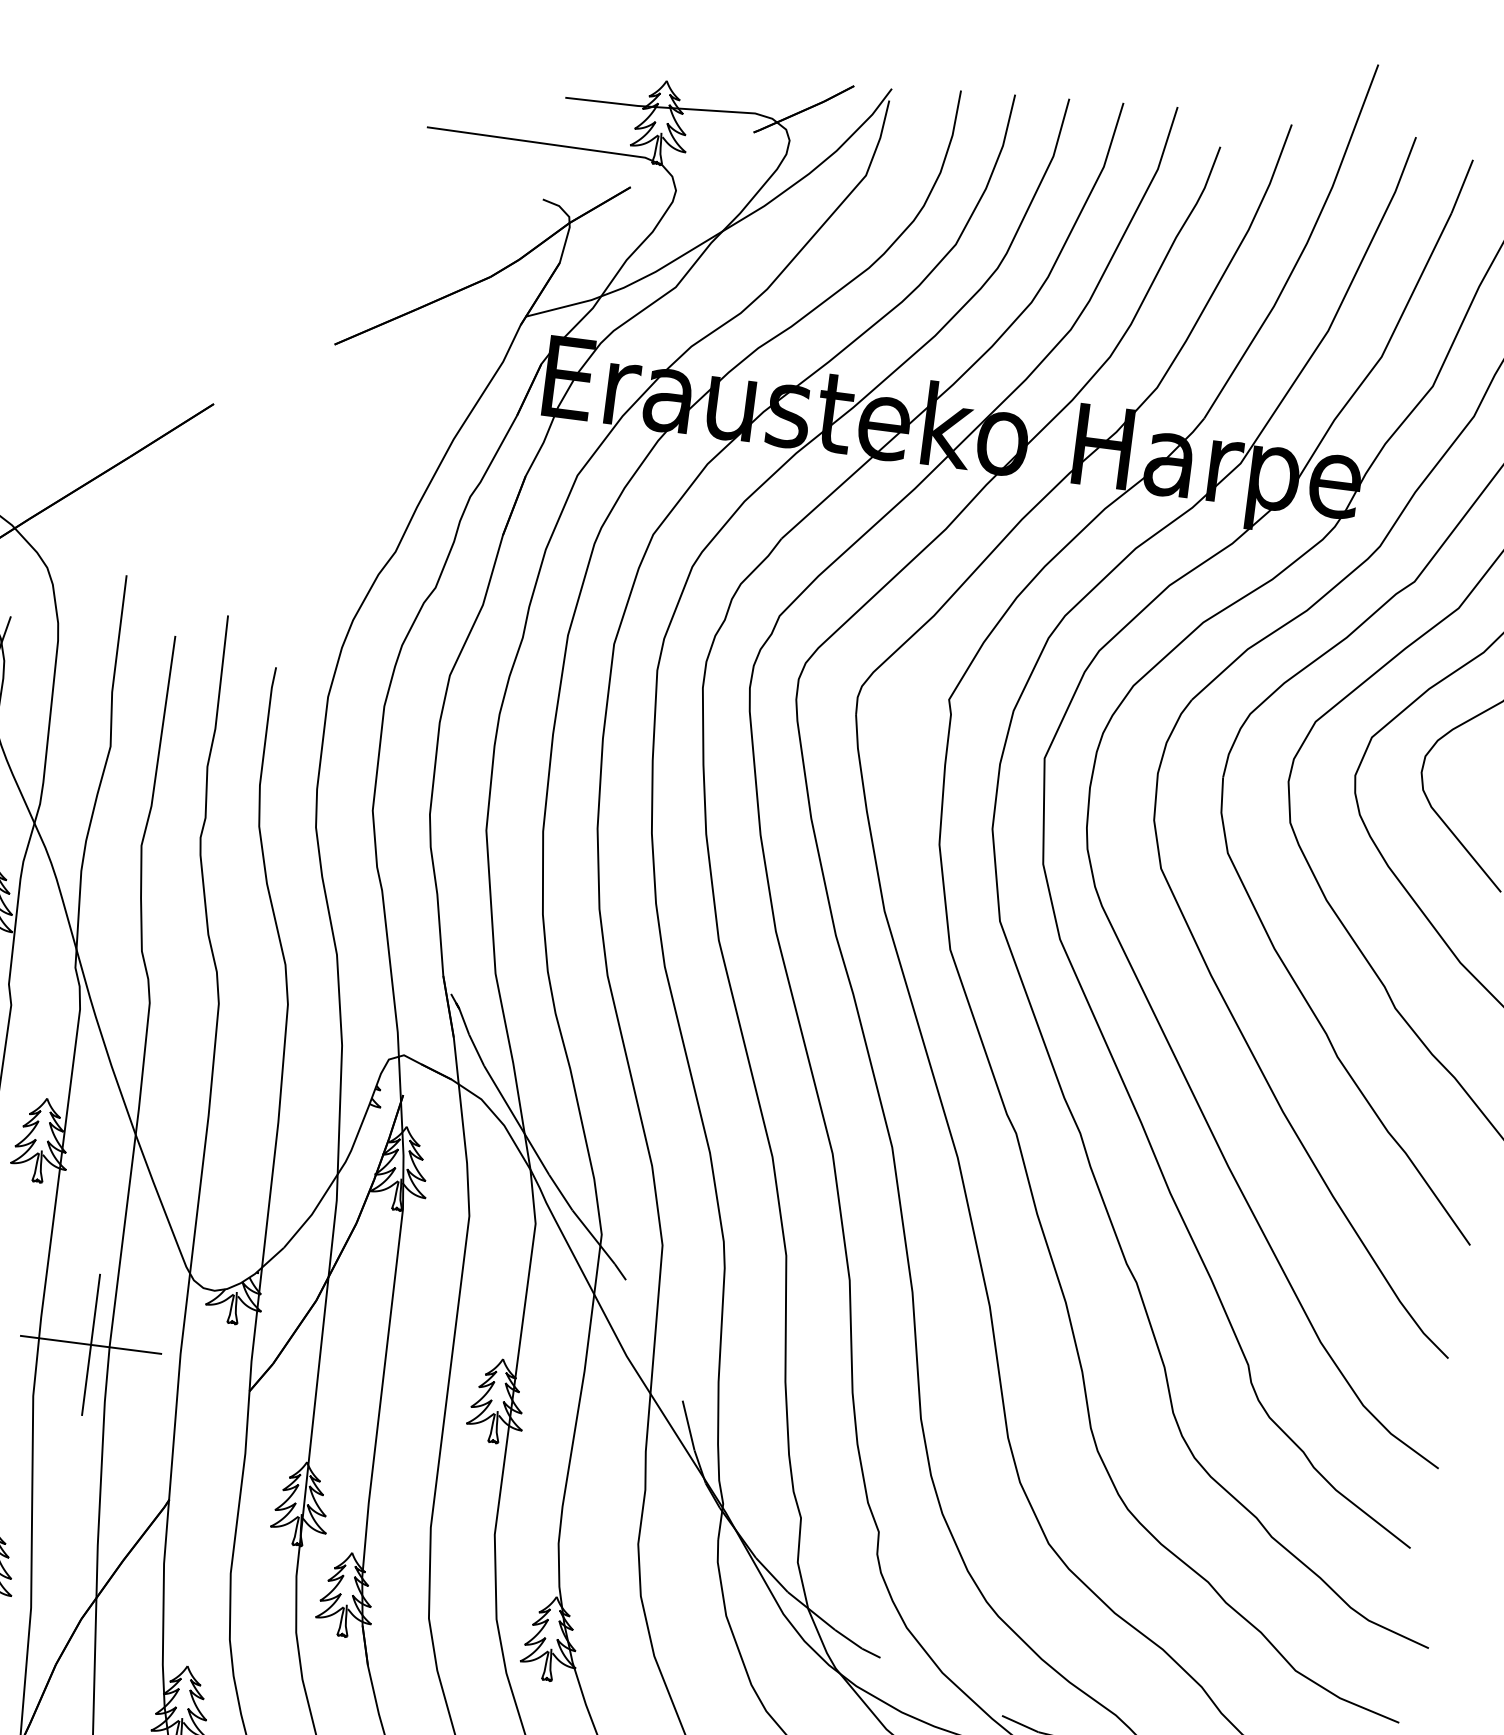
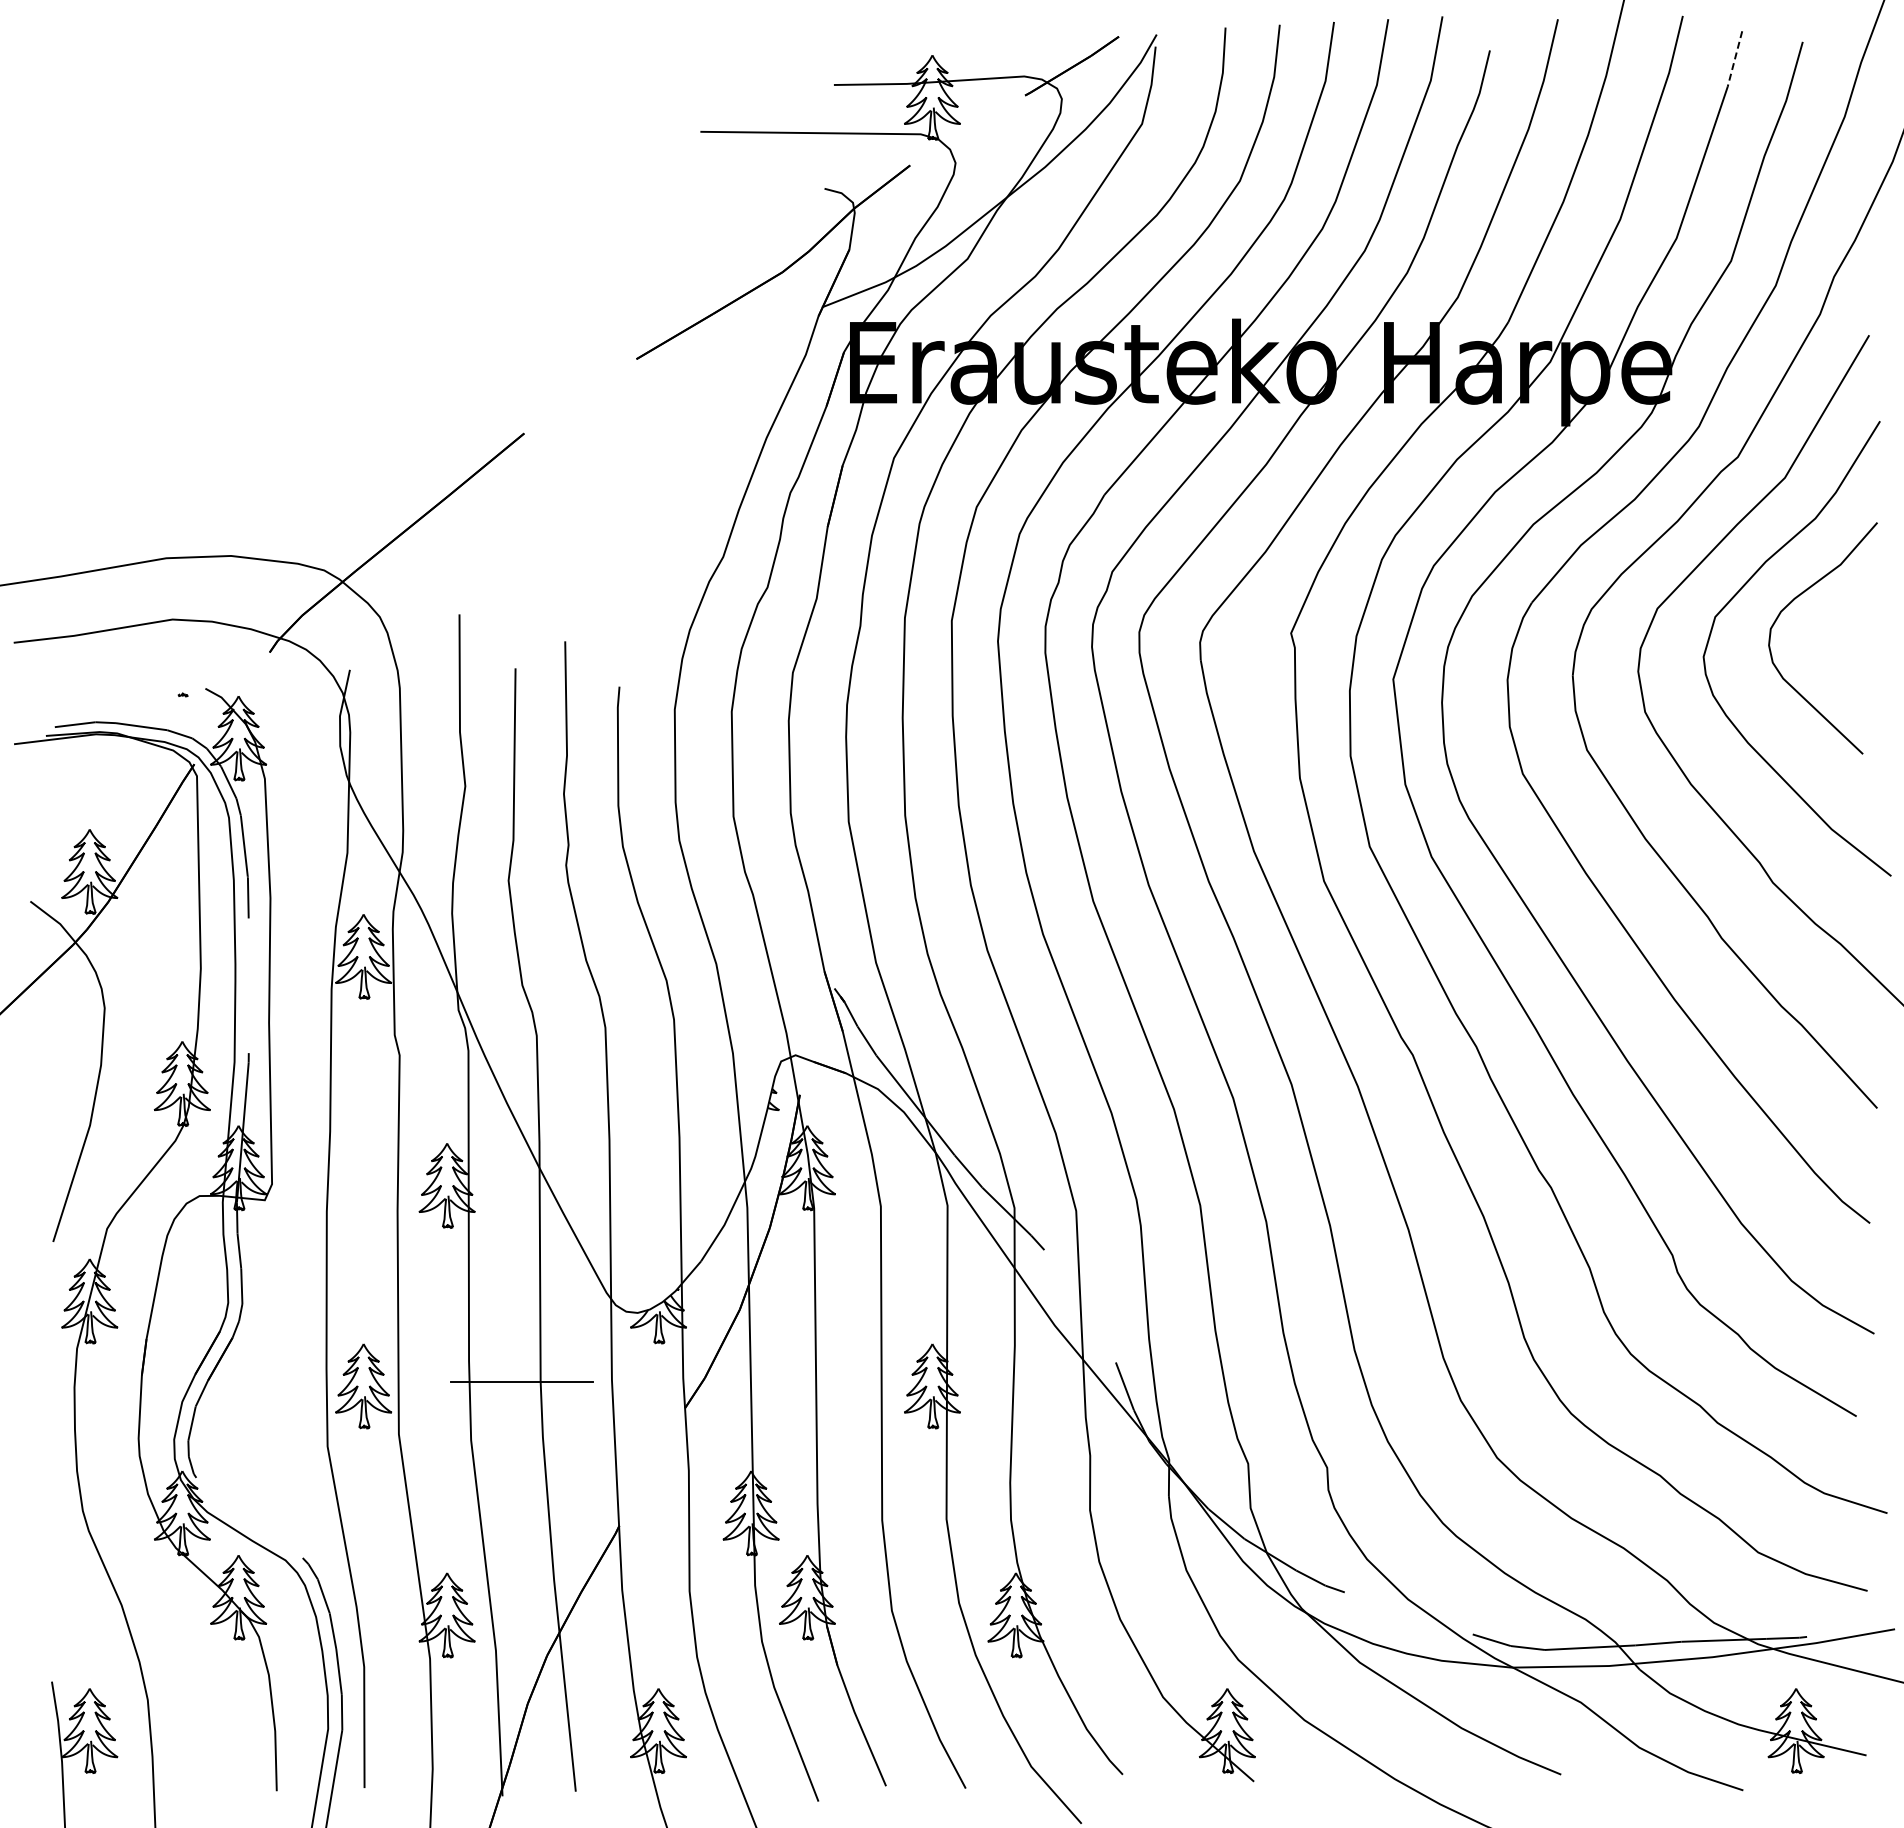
line: (1461, 186) -> (1734, 59), solid -> dashed
line: (90, 1344) -> (521, 1381), removed

